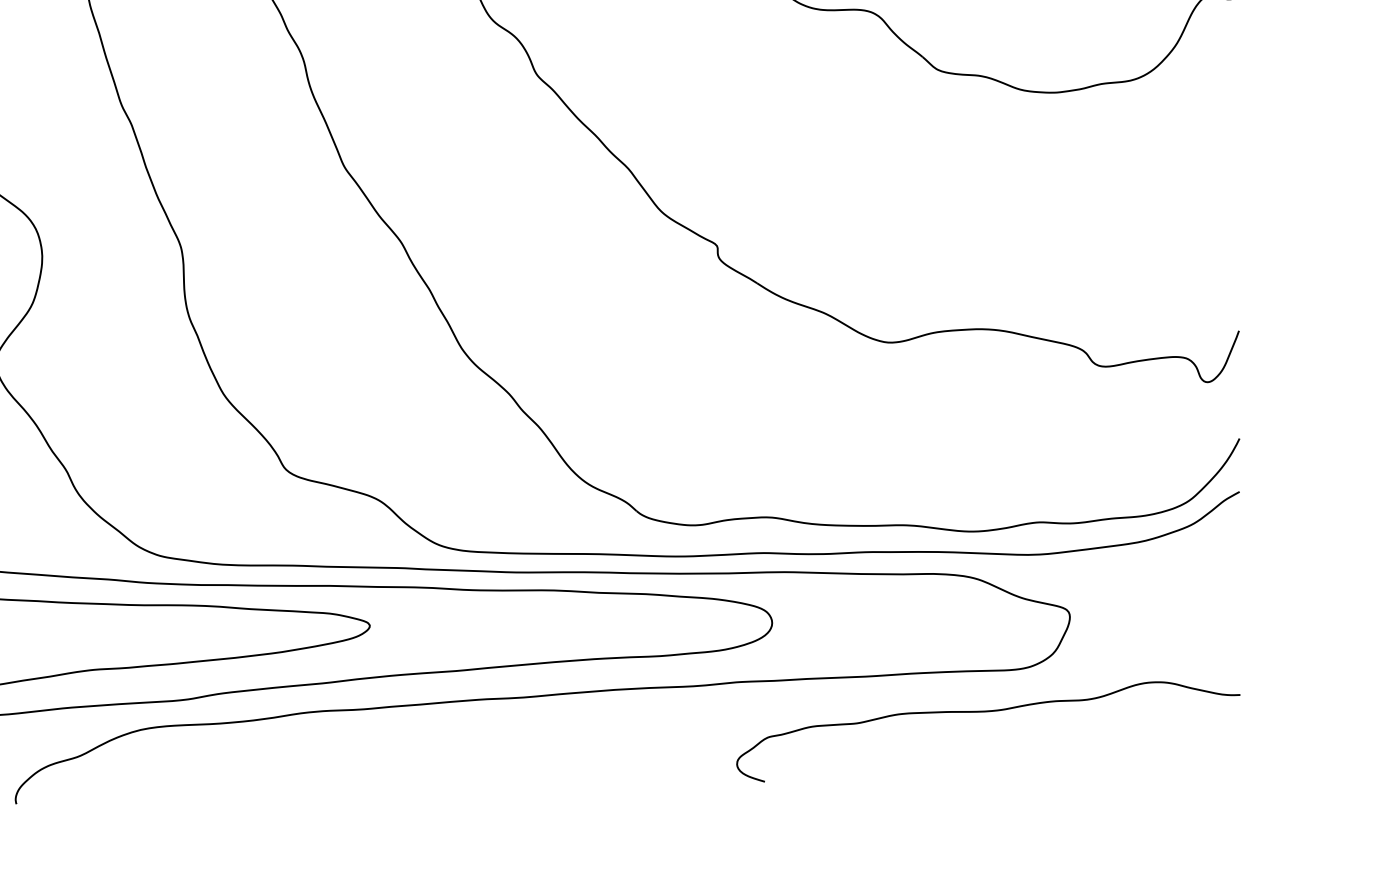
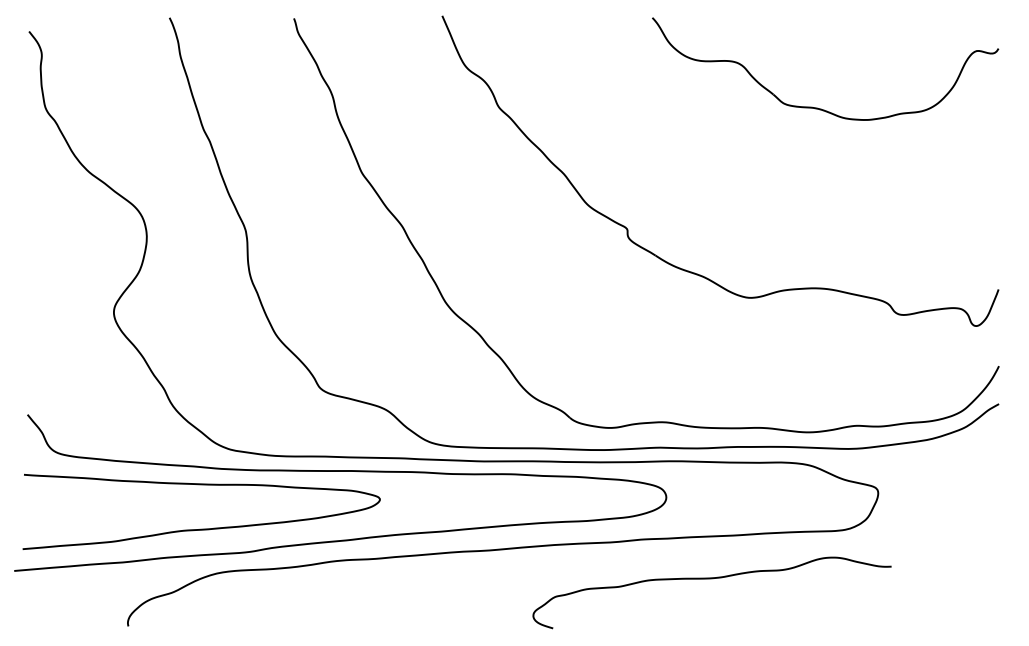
curve: (987, 713) -> (711, 579), moved

